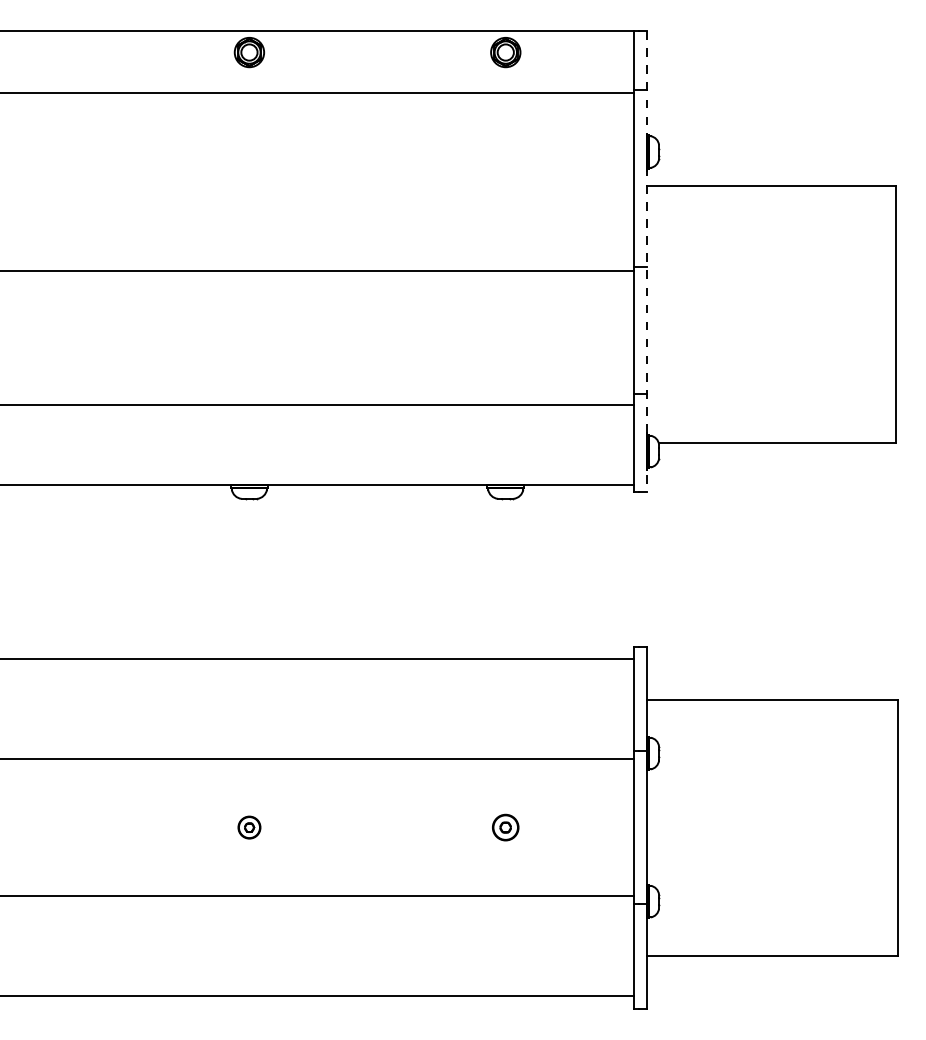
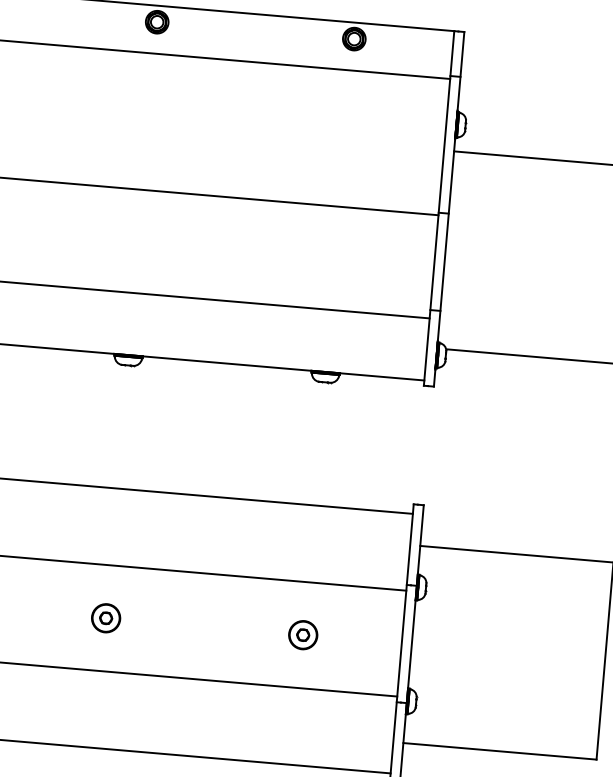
line: (647, 261) -> (449, 209), dashed -> solid
part: (249, 827) -> (106, 618), size x1.67
part: (505, 827) -> (303, 635), size x1.43

